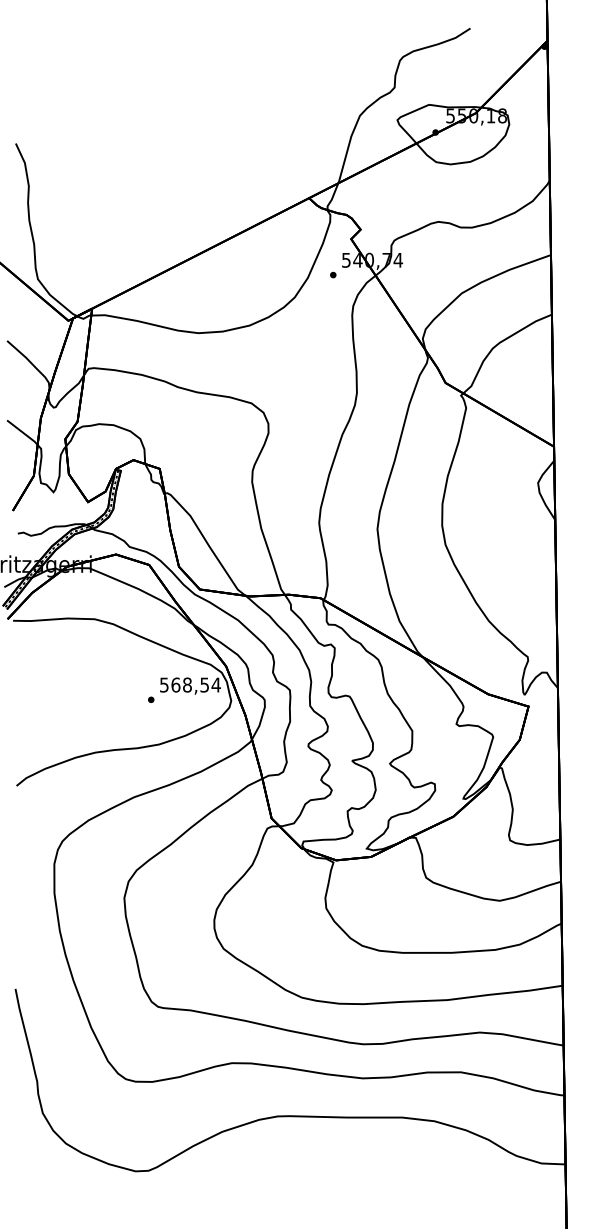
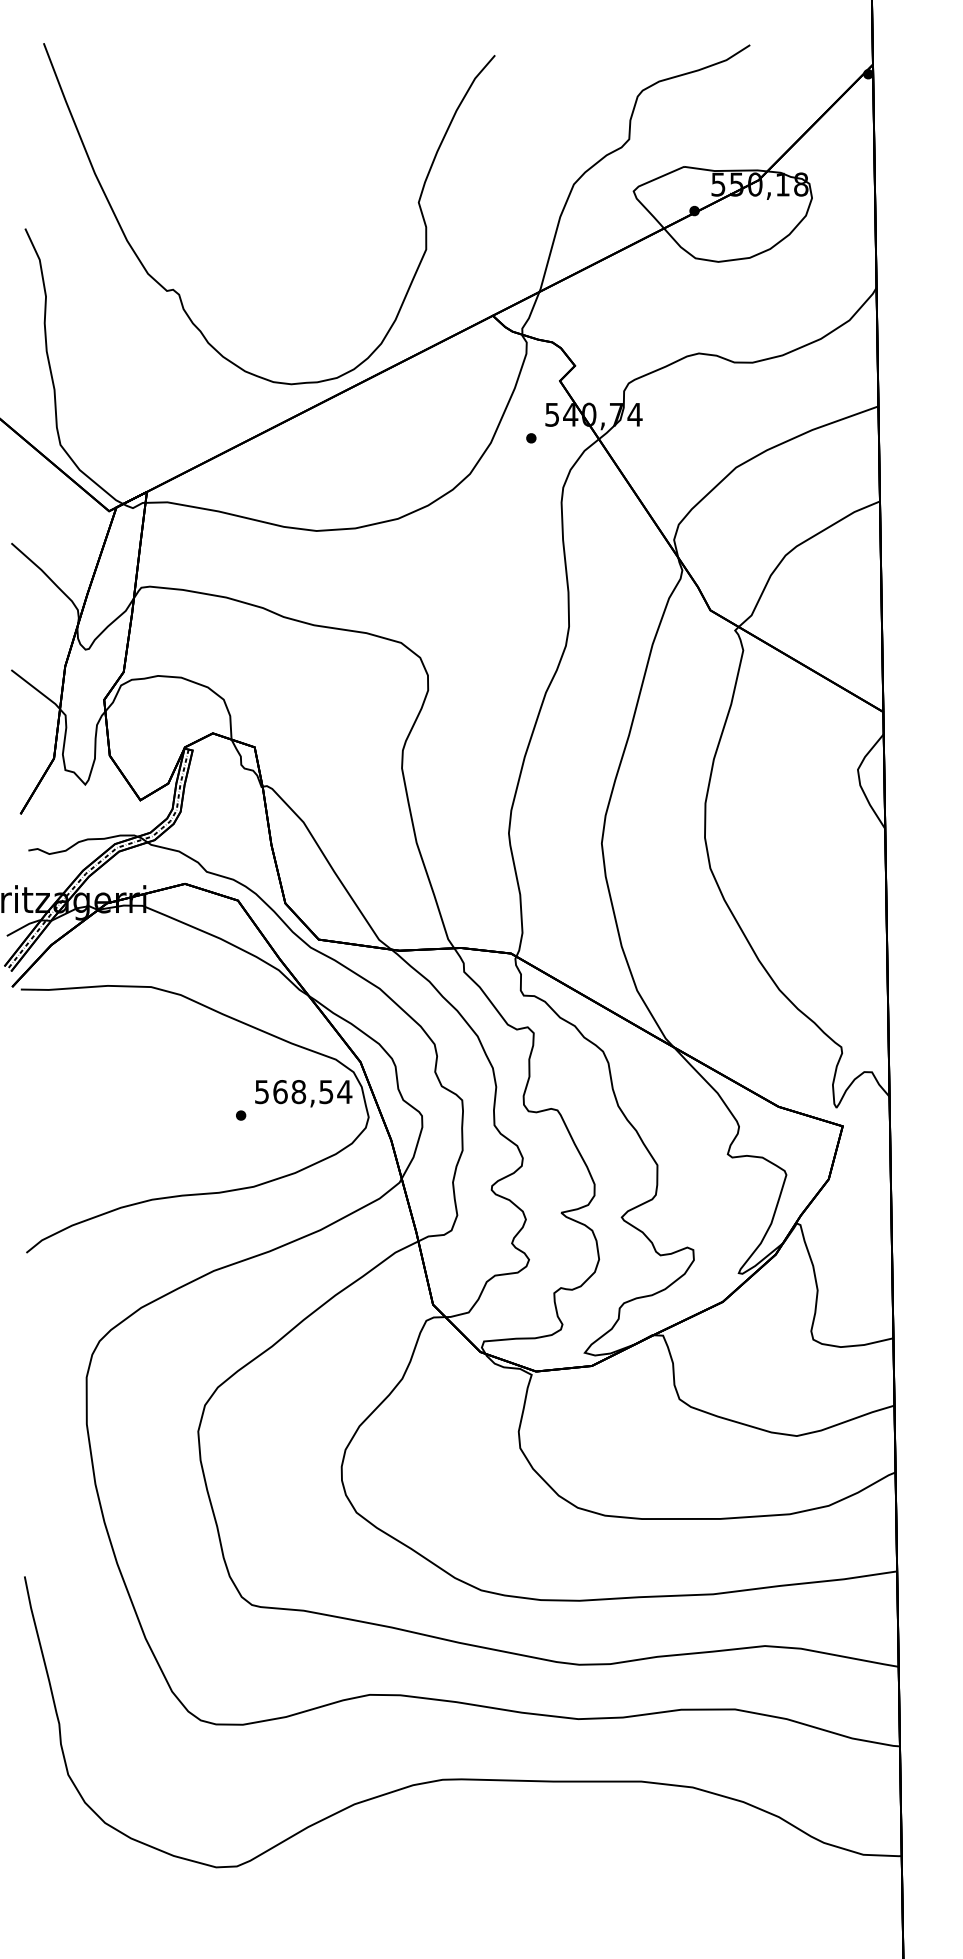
curve: (113, 184) -> (180, 293), added

